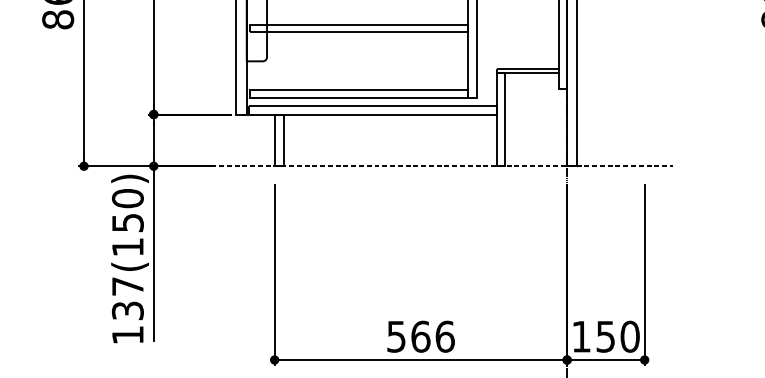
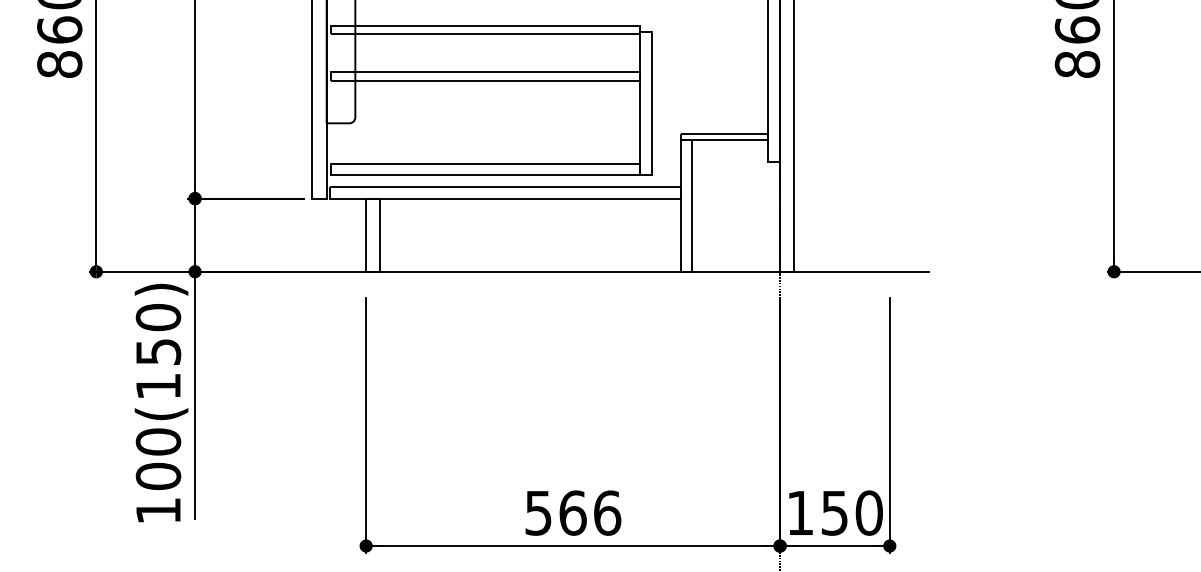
line: (414, 166) -> (564, 271), dashed -> solid
text: (127, 298) -> (158, 459), 137(150) -> 100(150)

